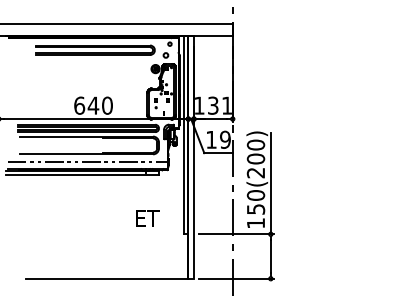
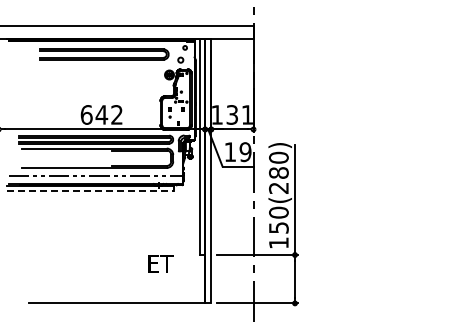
text: (107, 105) -> (117, 114), 640 -> 642
text: (255, 158) -> (278, 172), 150(200) -> 150(280)
line: (83, 175) -> (90, 190), solid -> dashed
text: (147, 218) -> (160, 263), moved

